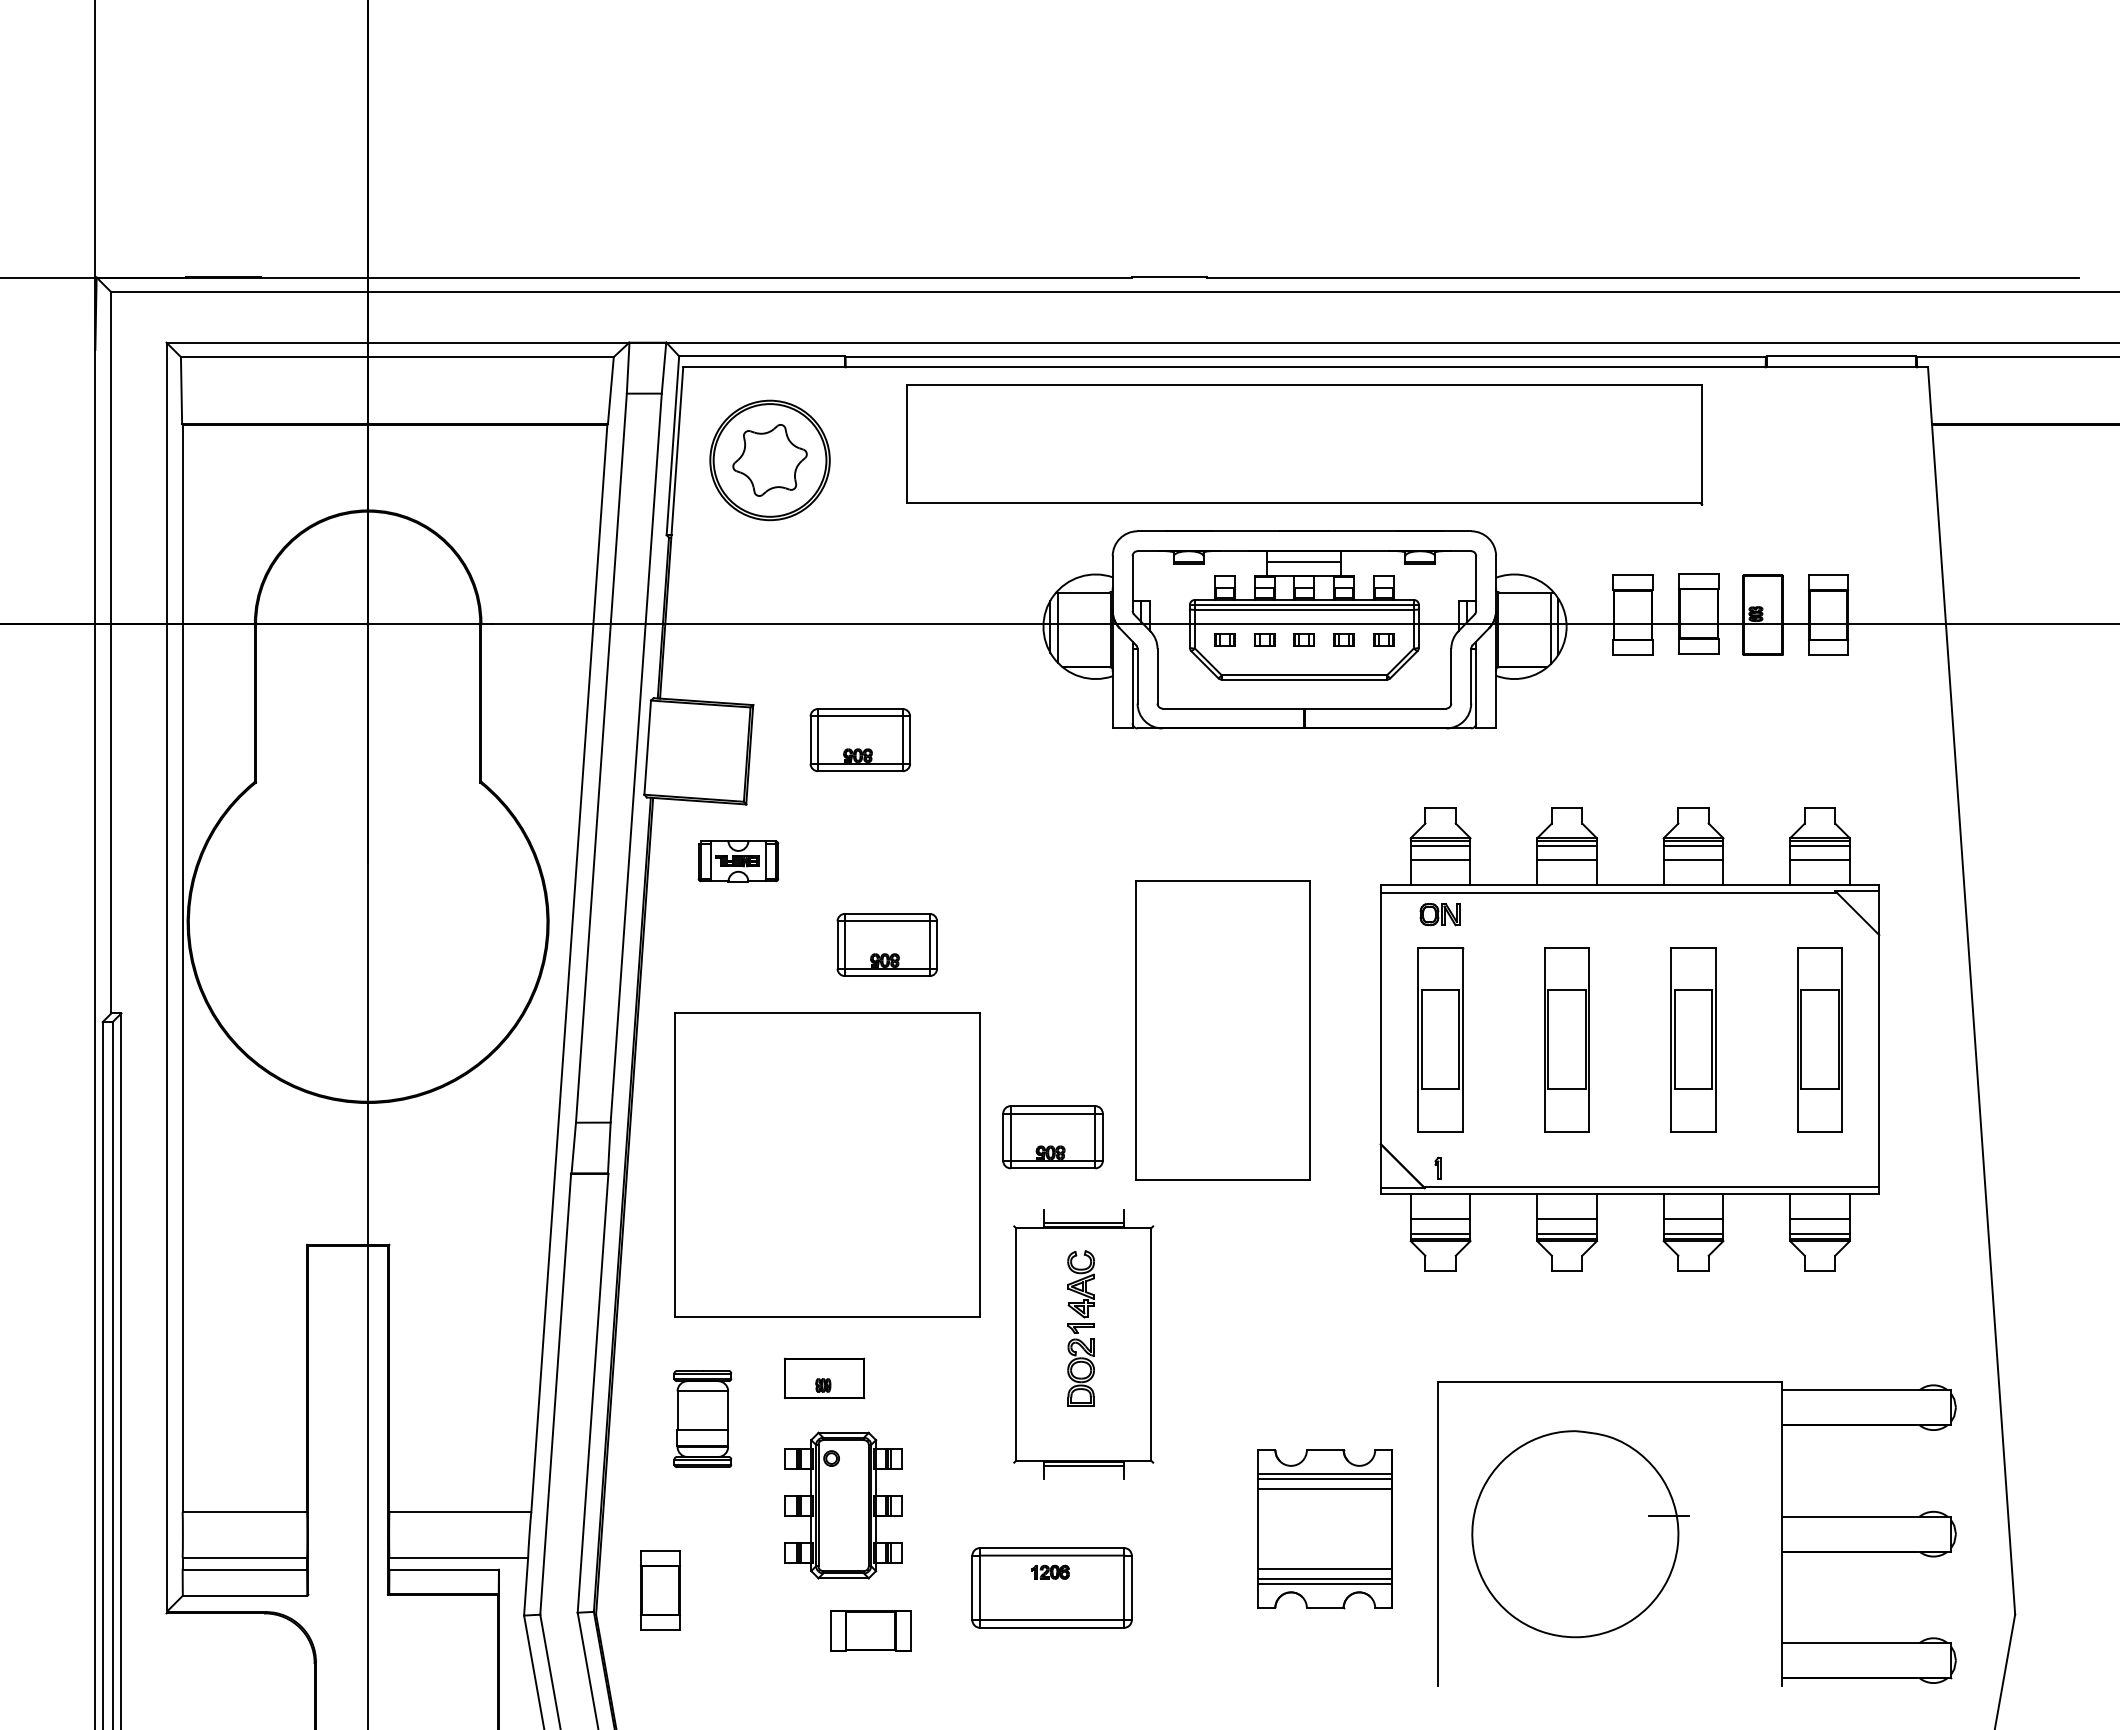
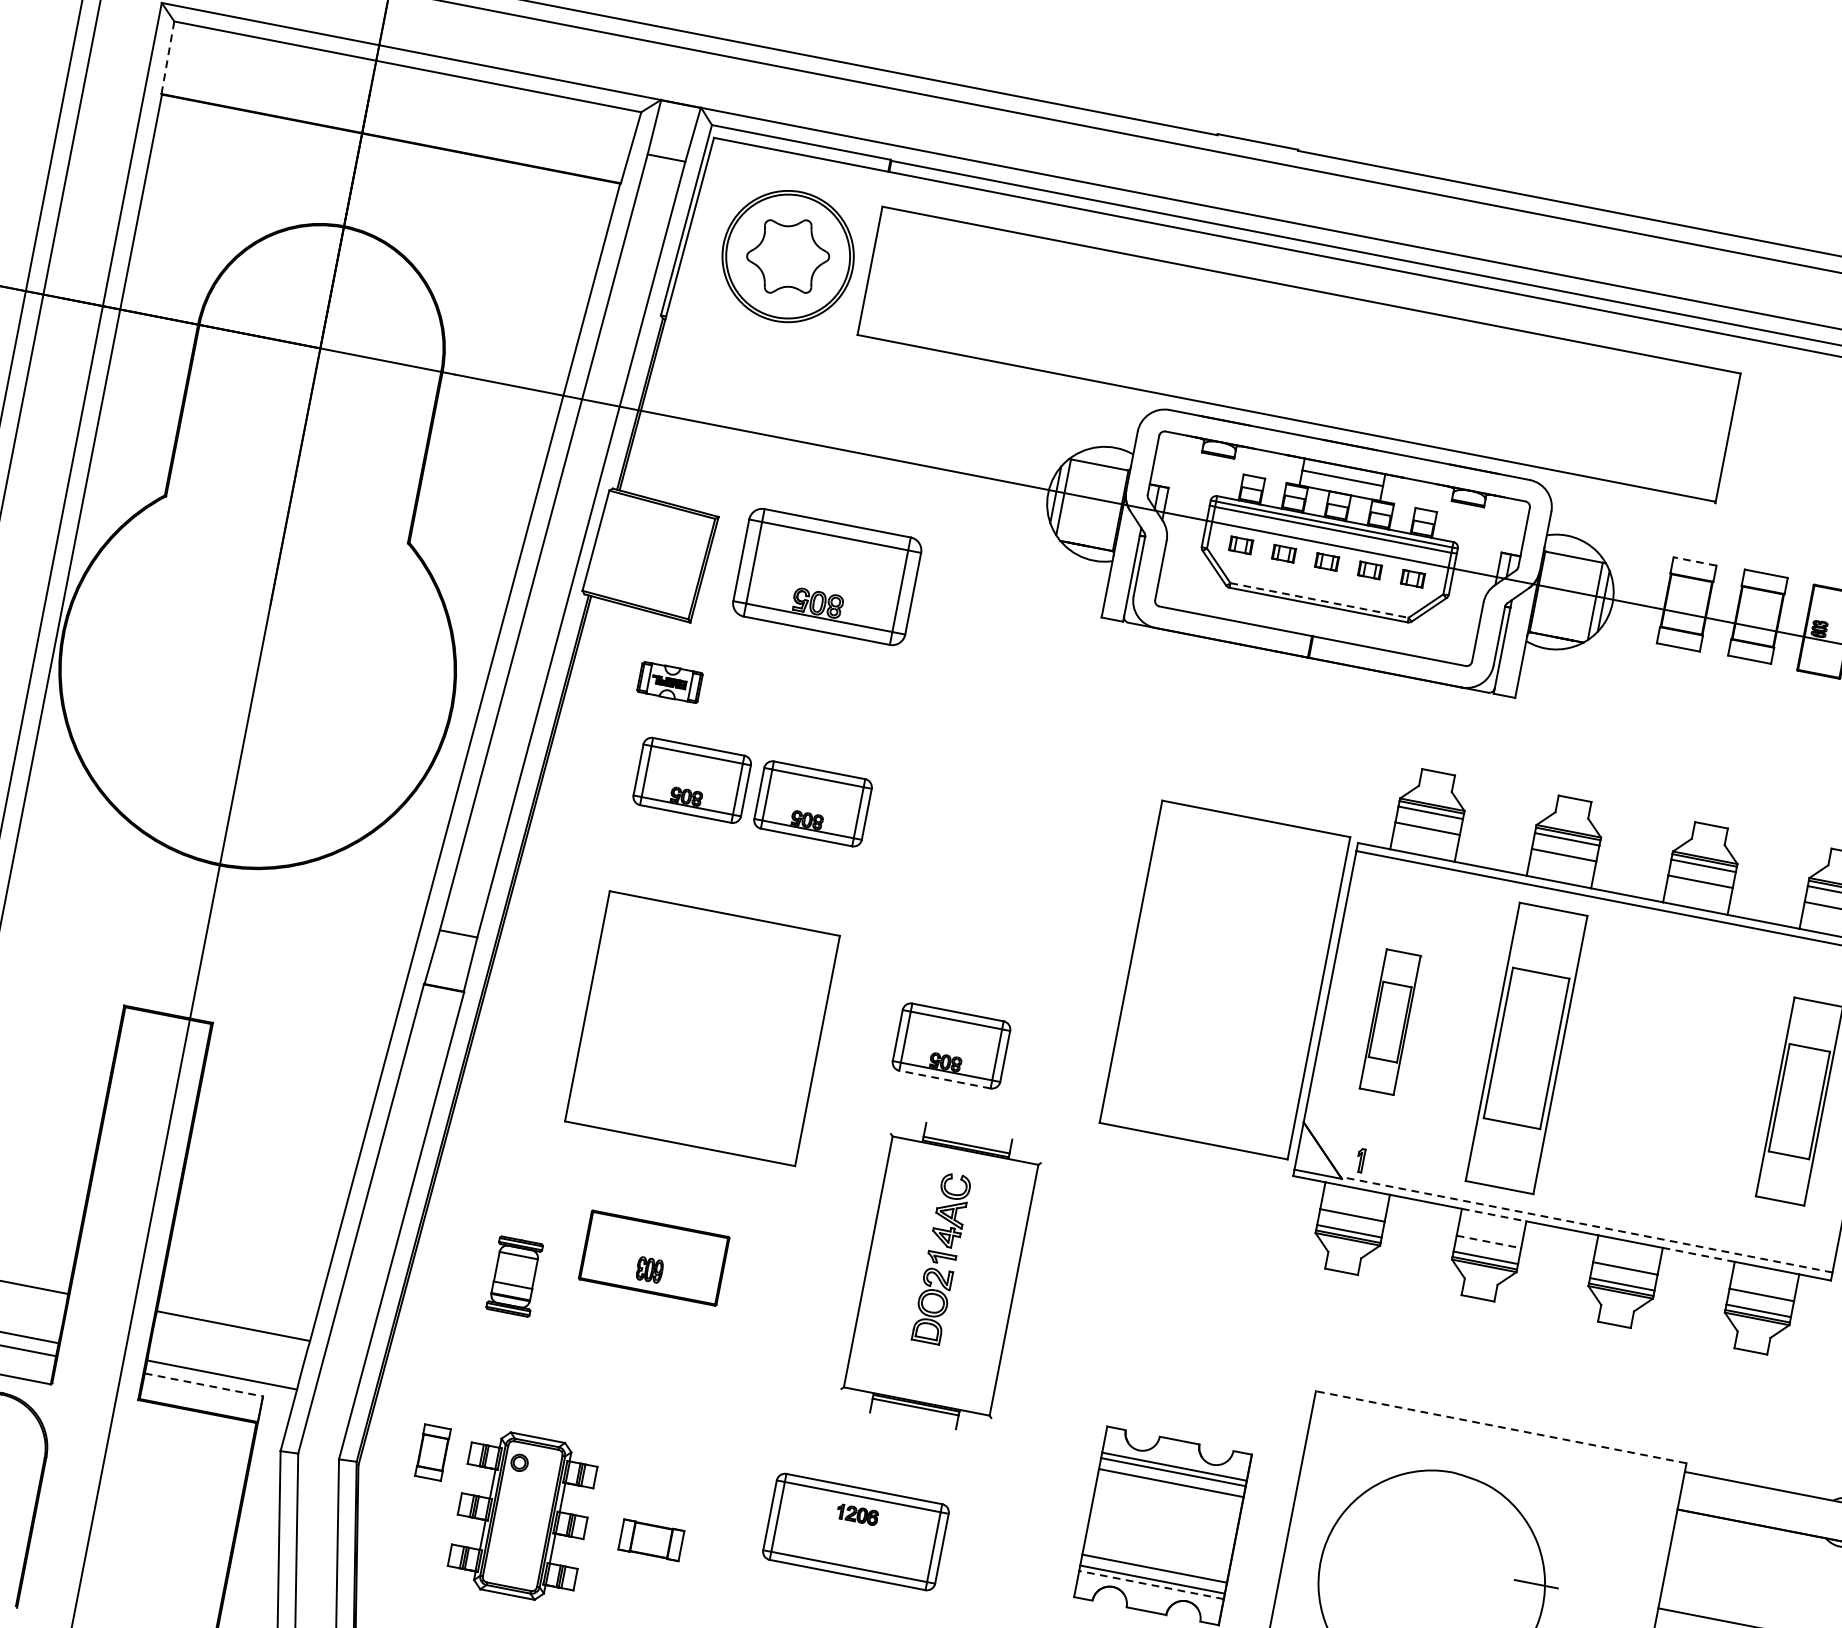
line: (181, 390) -> (167, 57), solid -> dashed
part: (1304, 444) -> (1299, 354), moved
line: (1633, 575) -> (1695, 561), solid -> dashed
line: (1304, 675) -> (1319, 600), solid -> dashed
part: (859, 740) -> (825, 577), size x1.6
part: (738, 861) -> (670, 682), size x0.7
part: (1439, 914) -> (1415, 886), removed
part: (774, 944) -> (691, 779), added
part: (1222, 1030) -> (1224, 979), moved
part: (1440, 1039) -> (1390, 1021), size x0.7
part: (1566, 1039) -> (1525, 1048), size x1.4
part: (1693, 1039) -> (1662, 1074), removed
part: (827, 1164) -> (702, 1028), size x0.7
line: (1052, 1168) -> (944, 1079), solid -> dashed
line: (1650, 1186) -> (1585, 1224), solid -> dashed
line: (1567, 1194) -> (1494, 1215), solid -> dashed
line: (1756, 1194) -> (1698, 1255), solid -> dashed
line: (1567, 1218) -> (1489, 1241), solid -> dashed
part: (824, 1378) -> (654, 1258), size x1.6
line: (1610, 1382) -> (1501, 1427), solid -> dashed
part: (702, 1418) -> (514, 1275), size x0.7
part: (843, 1505) -> (522, 1515), moved
line: (444, 1569) -> (204, 1384), solid -> dashed
line: (1324, 1583) -> (1150, 1584), solid -> dashed
part: (660, 1590) -> (433, 1452), size x0.6
part: (870, 1630) -> (651, 1539), size x0.7

